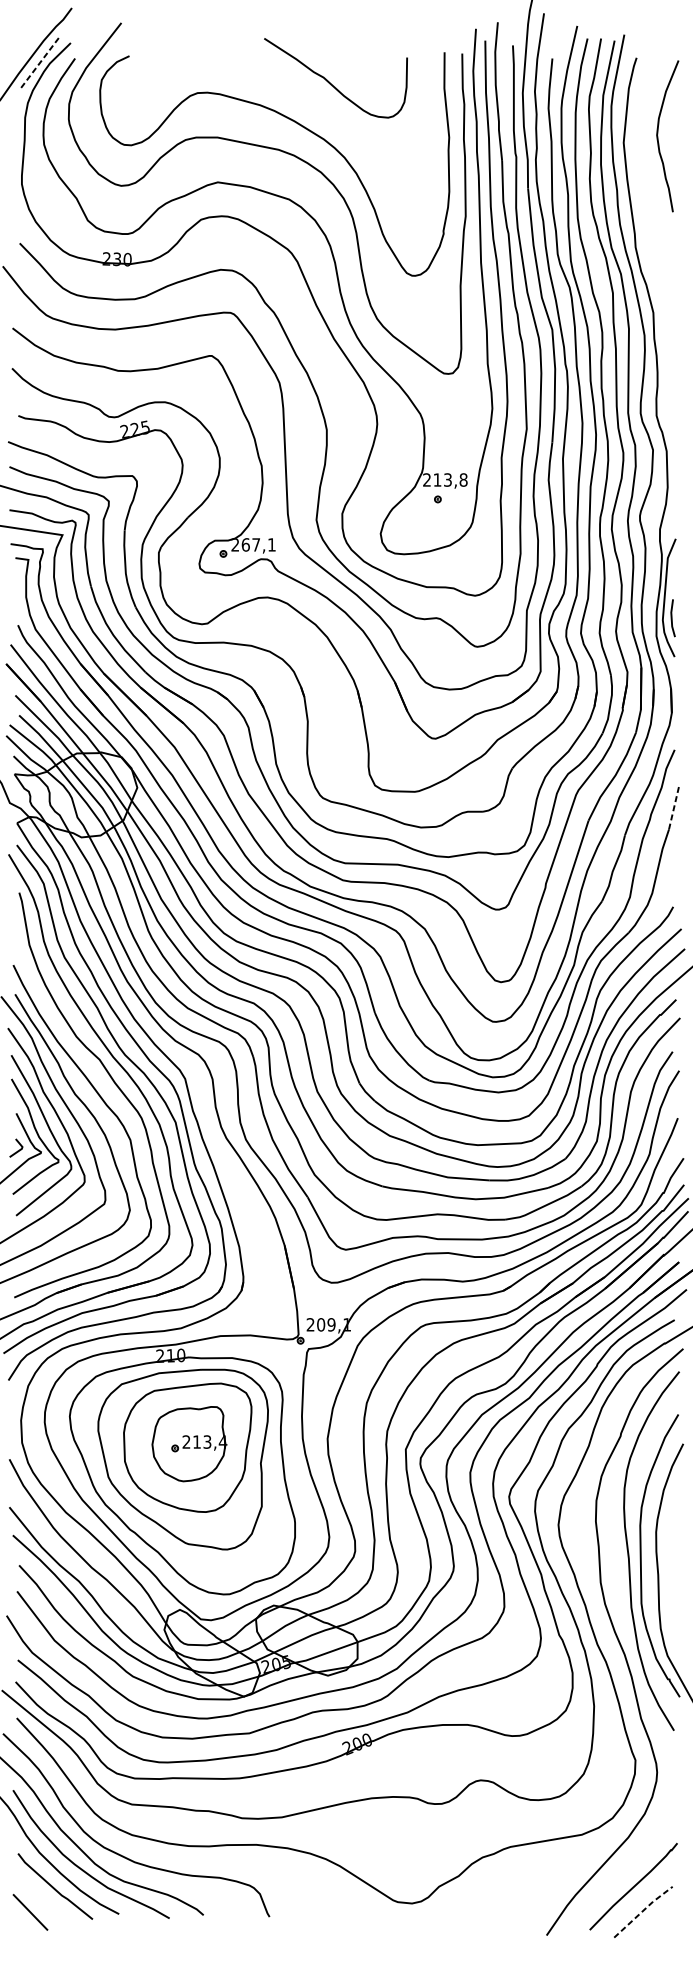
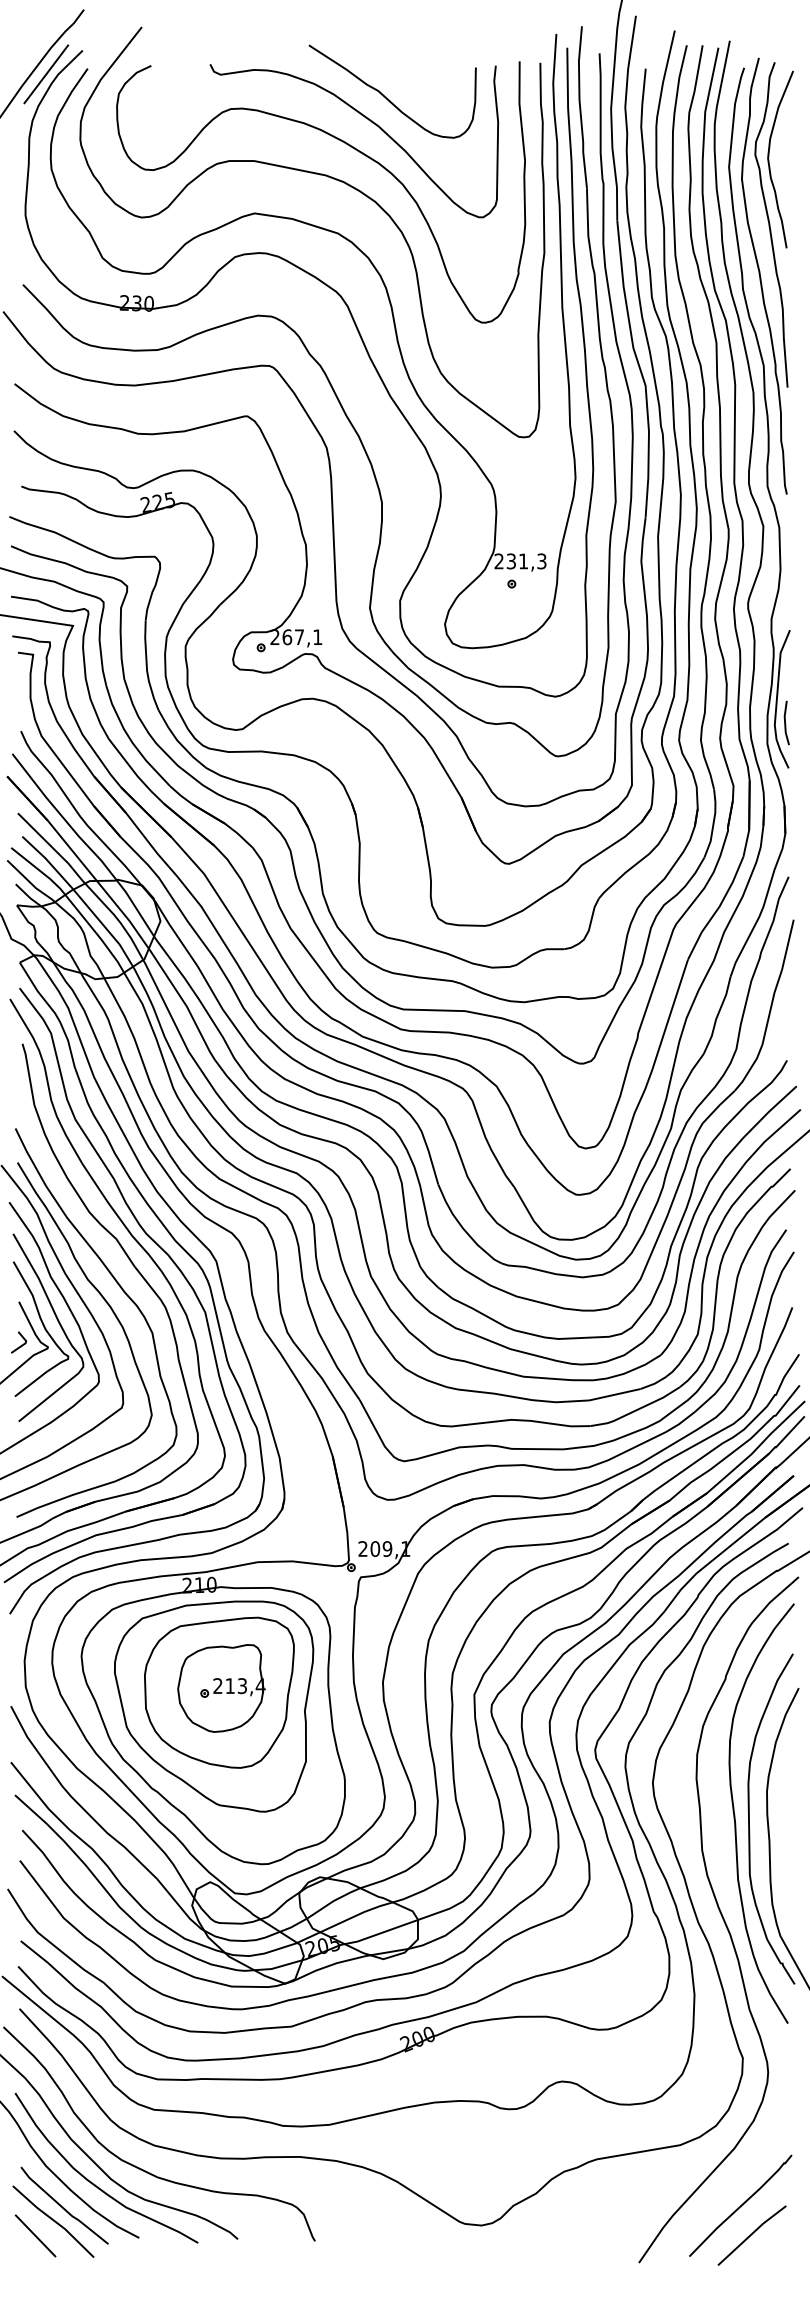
line: (39, 63) -> (46, 74), dashed -> solid
curve: (315, 102) -> (368, 120), added
part: (654, 235) -> (764, 275), added
text: (450, 480) -> (526, 561), 213,8 -> 231,3
line: (673, 807) -> (787, 944), dashed -> solid
line: (45, 1900) -> (53, 2221), added
line: (642, 1911) -> (751, 2234), dashed -> solid

